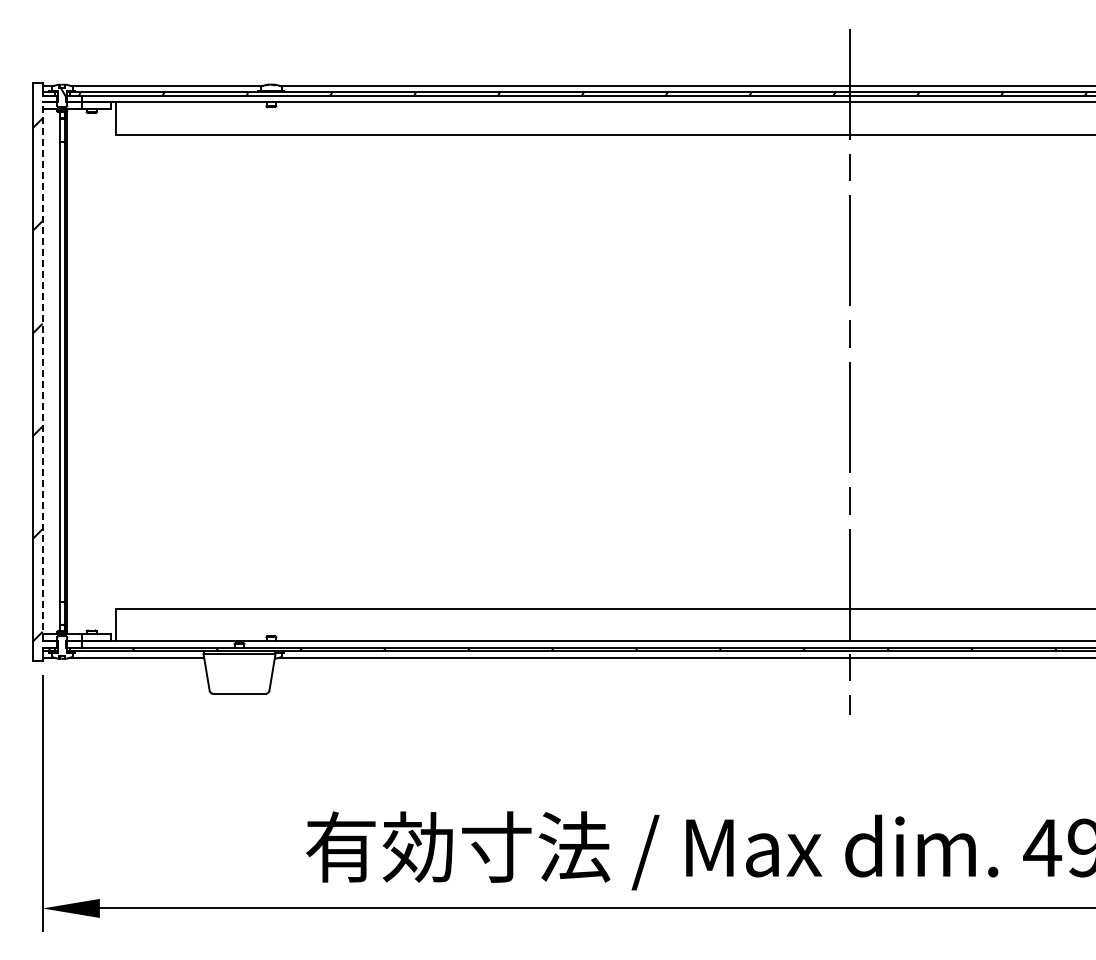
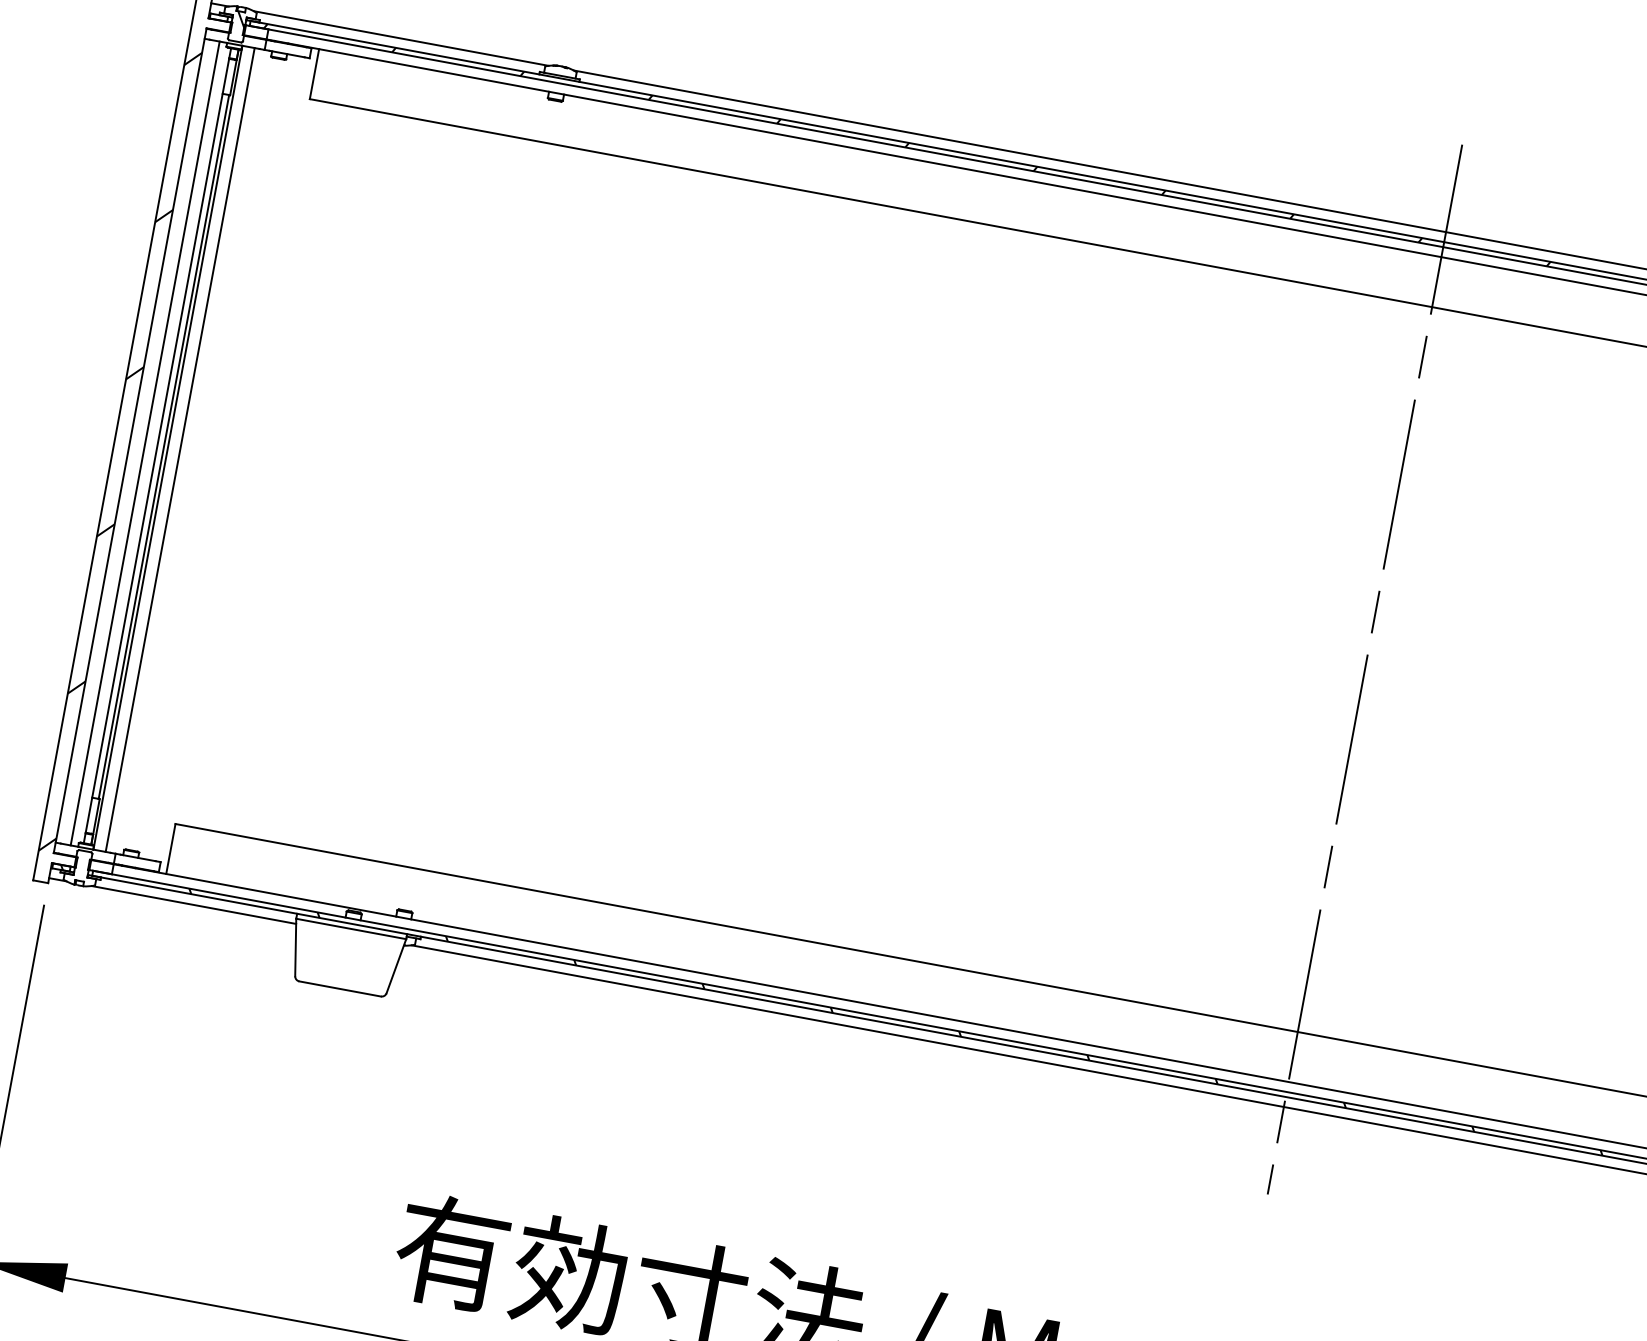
line: (42, 371) -> (130, 440), dashed -> solid
line: (52, 371) -> (145, 443), added
line: (75, 371) -> (180, 449), added

